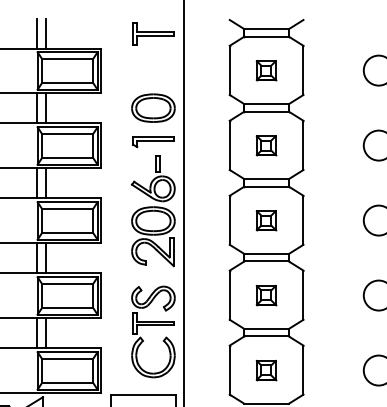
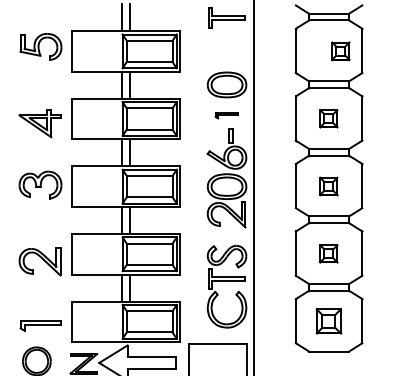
part: (265, 71) -> (340, 51), moved
part: (152, 142) -> (226, 115), size x0.6
part: (265, 370) -> (328, 321), size x1.4

